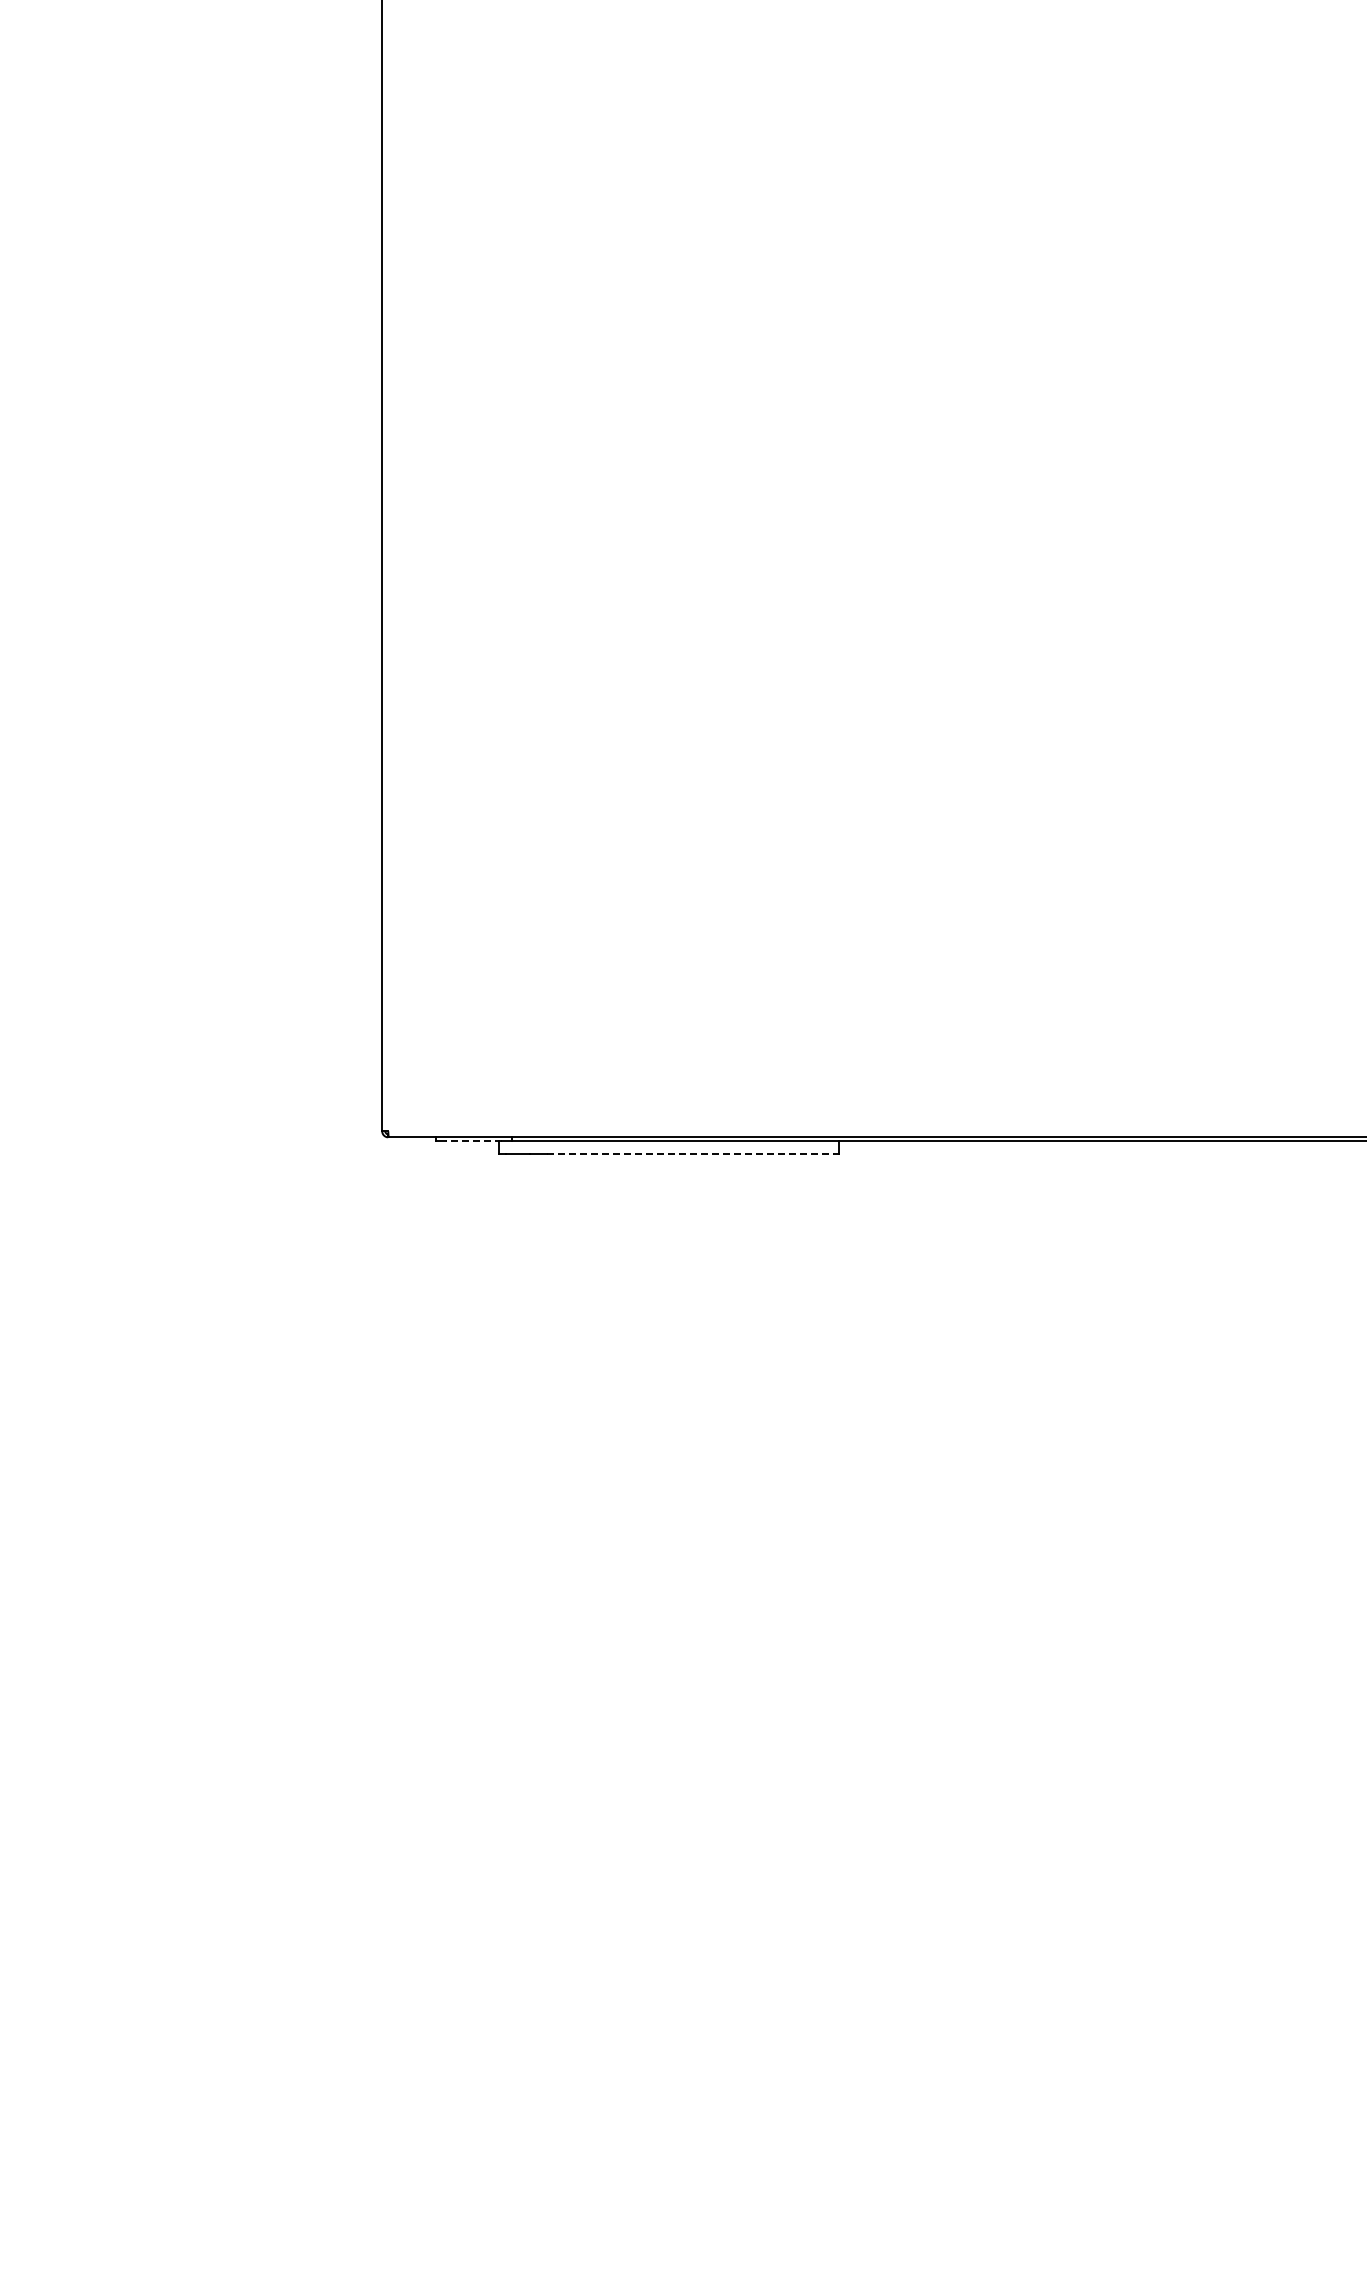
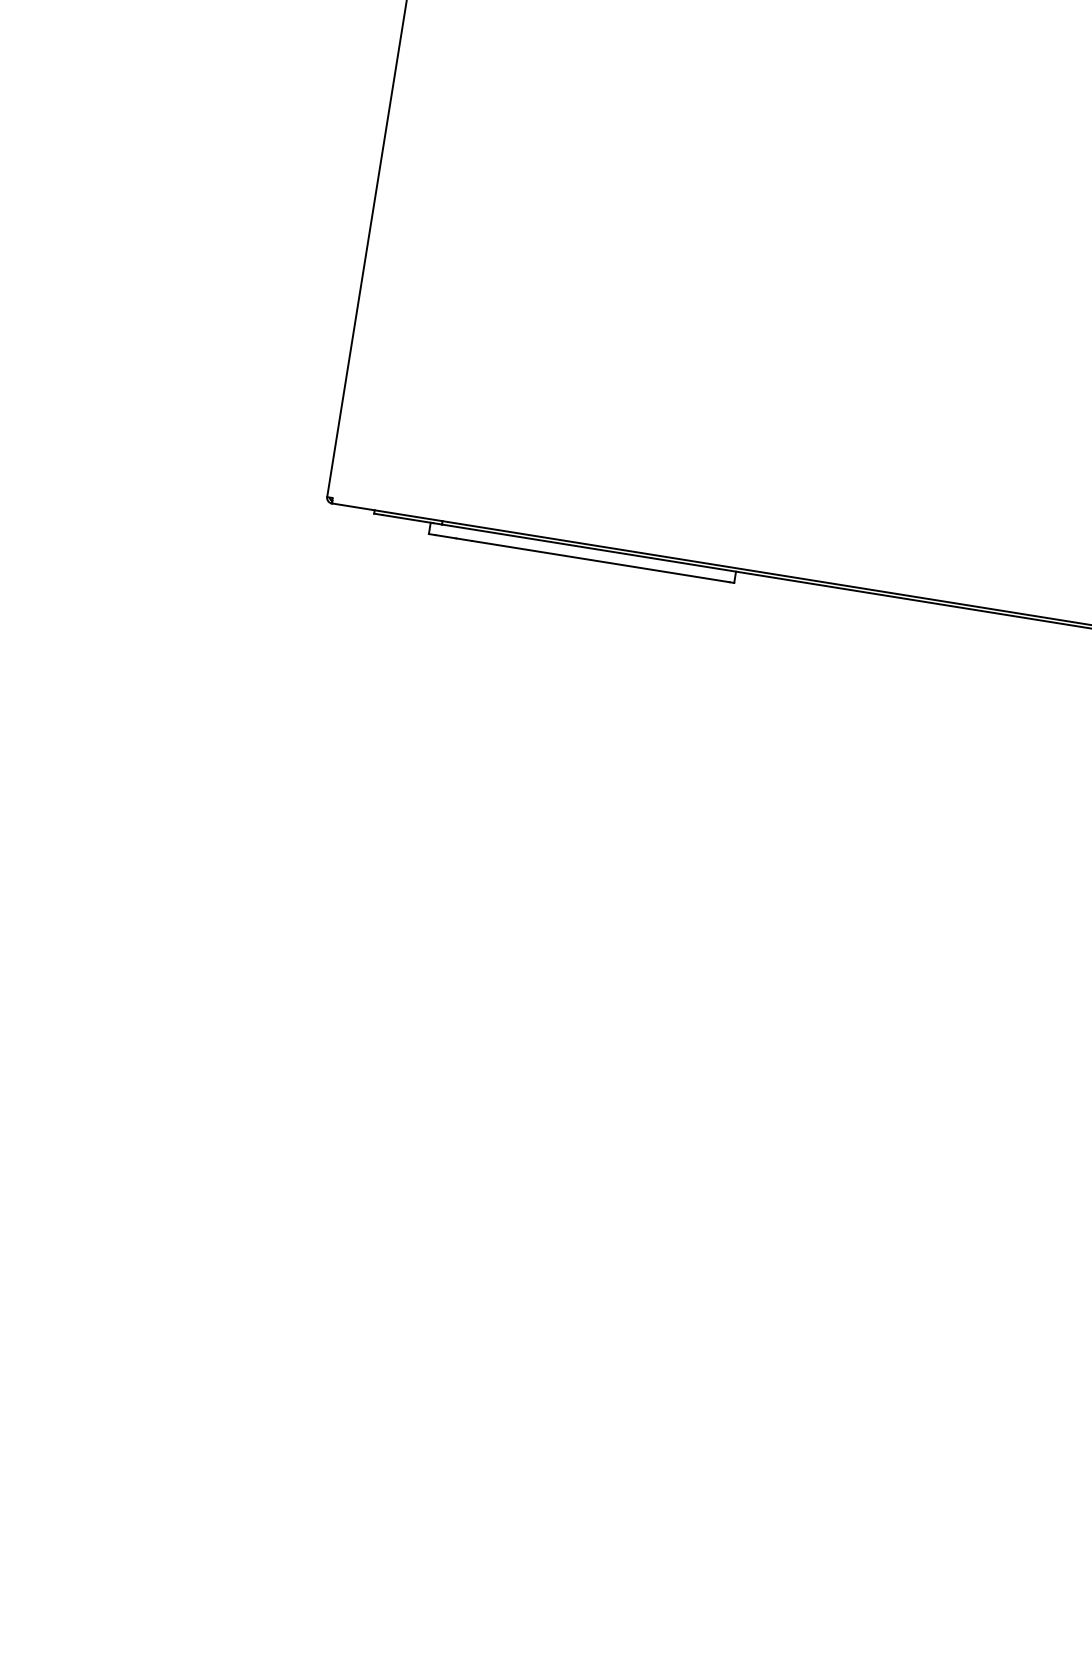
line: (473, 1141) -> (407, 519), dashed -> solid
line: (691, 1153) -> (601, 561), dashed -> solid

